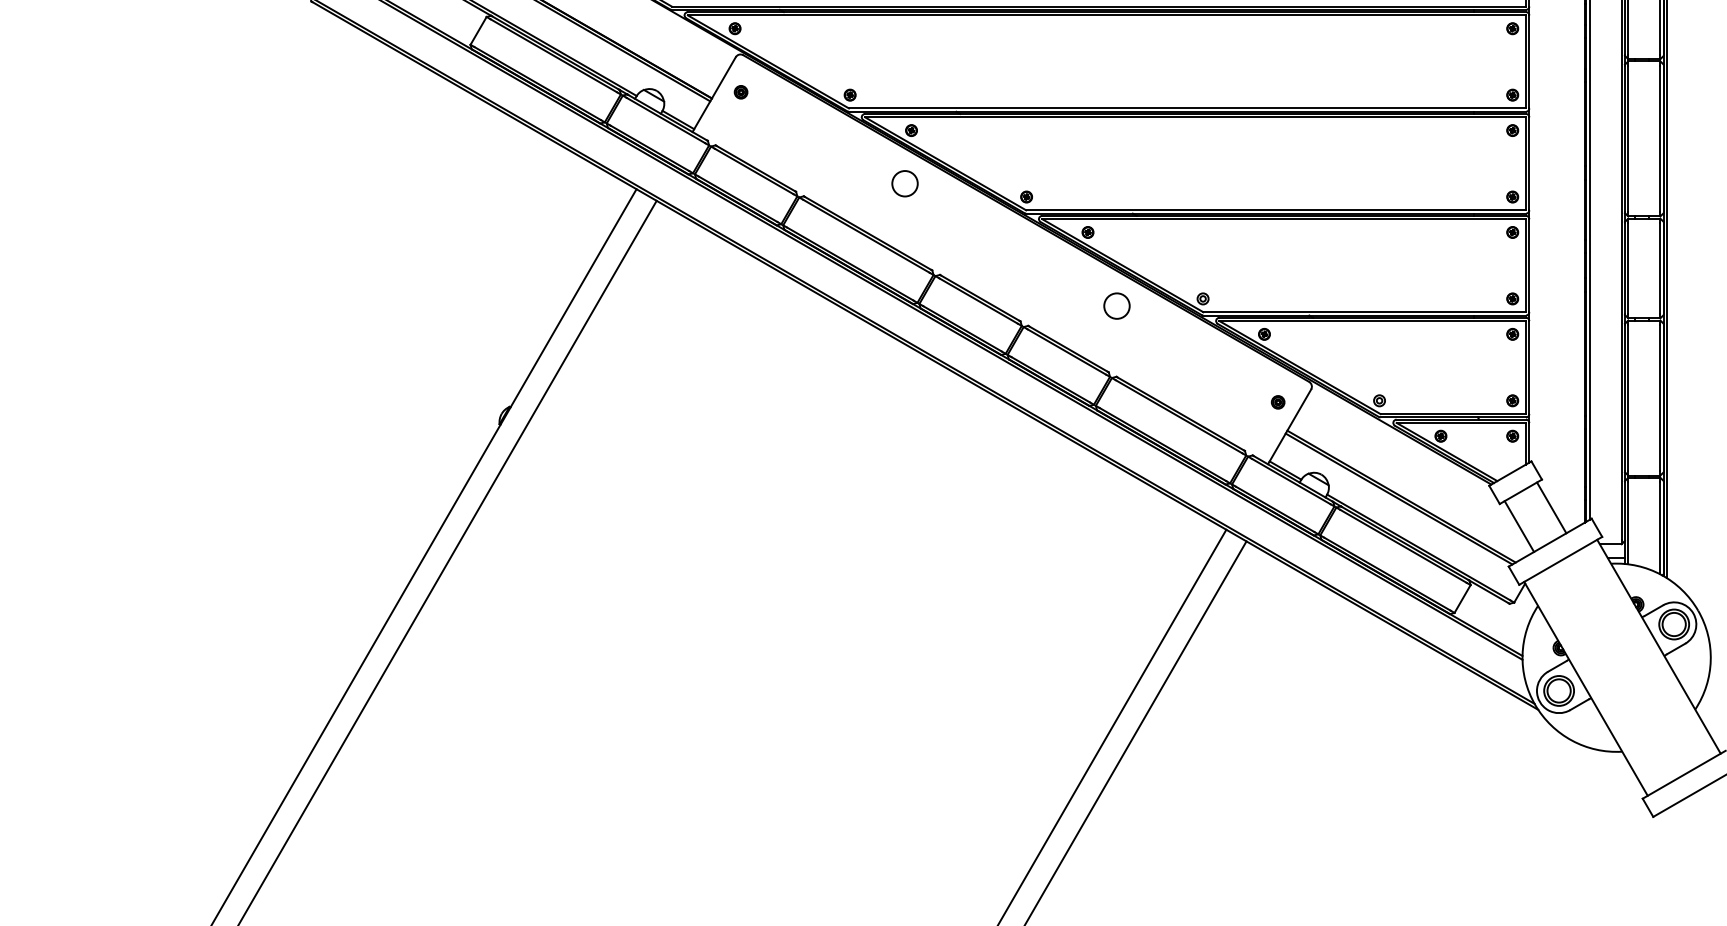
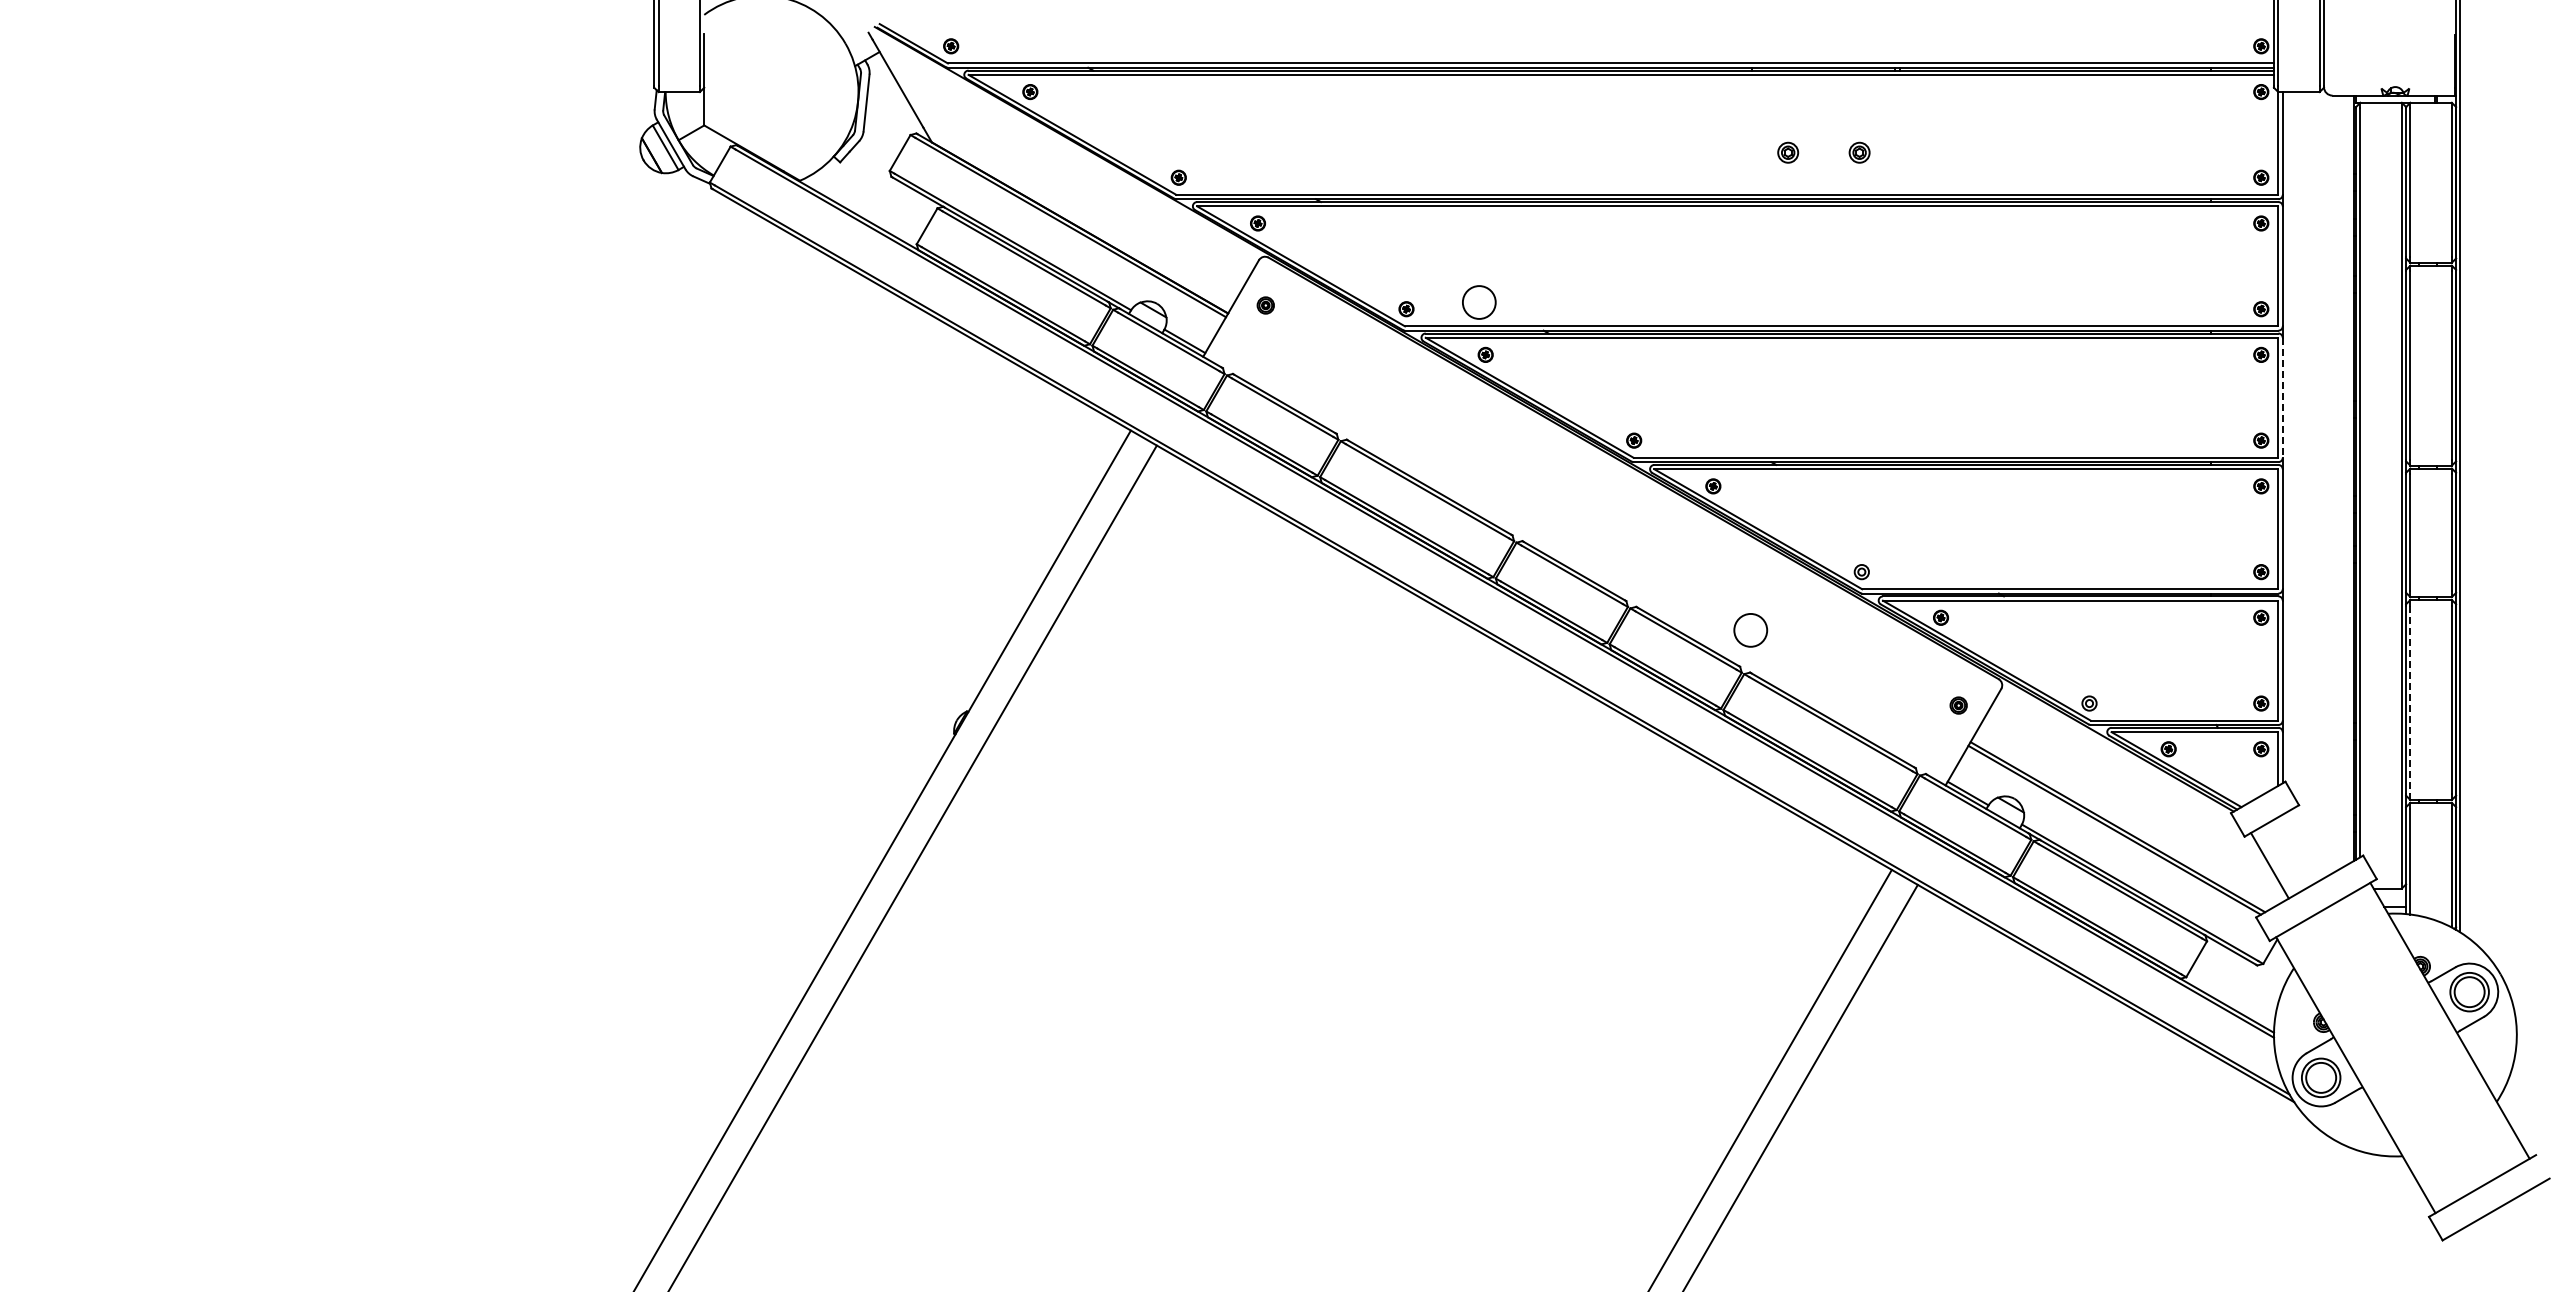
line: (1529, 164) -> (2282, 398), solid -> dashed
circle: (905, 183) -> (1479, 302), moved
circle: (1116, 306) -> (1750, 630), moved
line: (1628, 398) -> (2410, 700), solid -> dashed
line: (1551, 507) -> (2311, 841), removed

